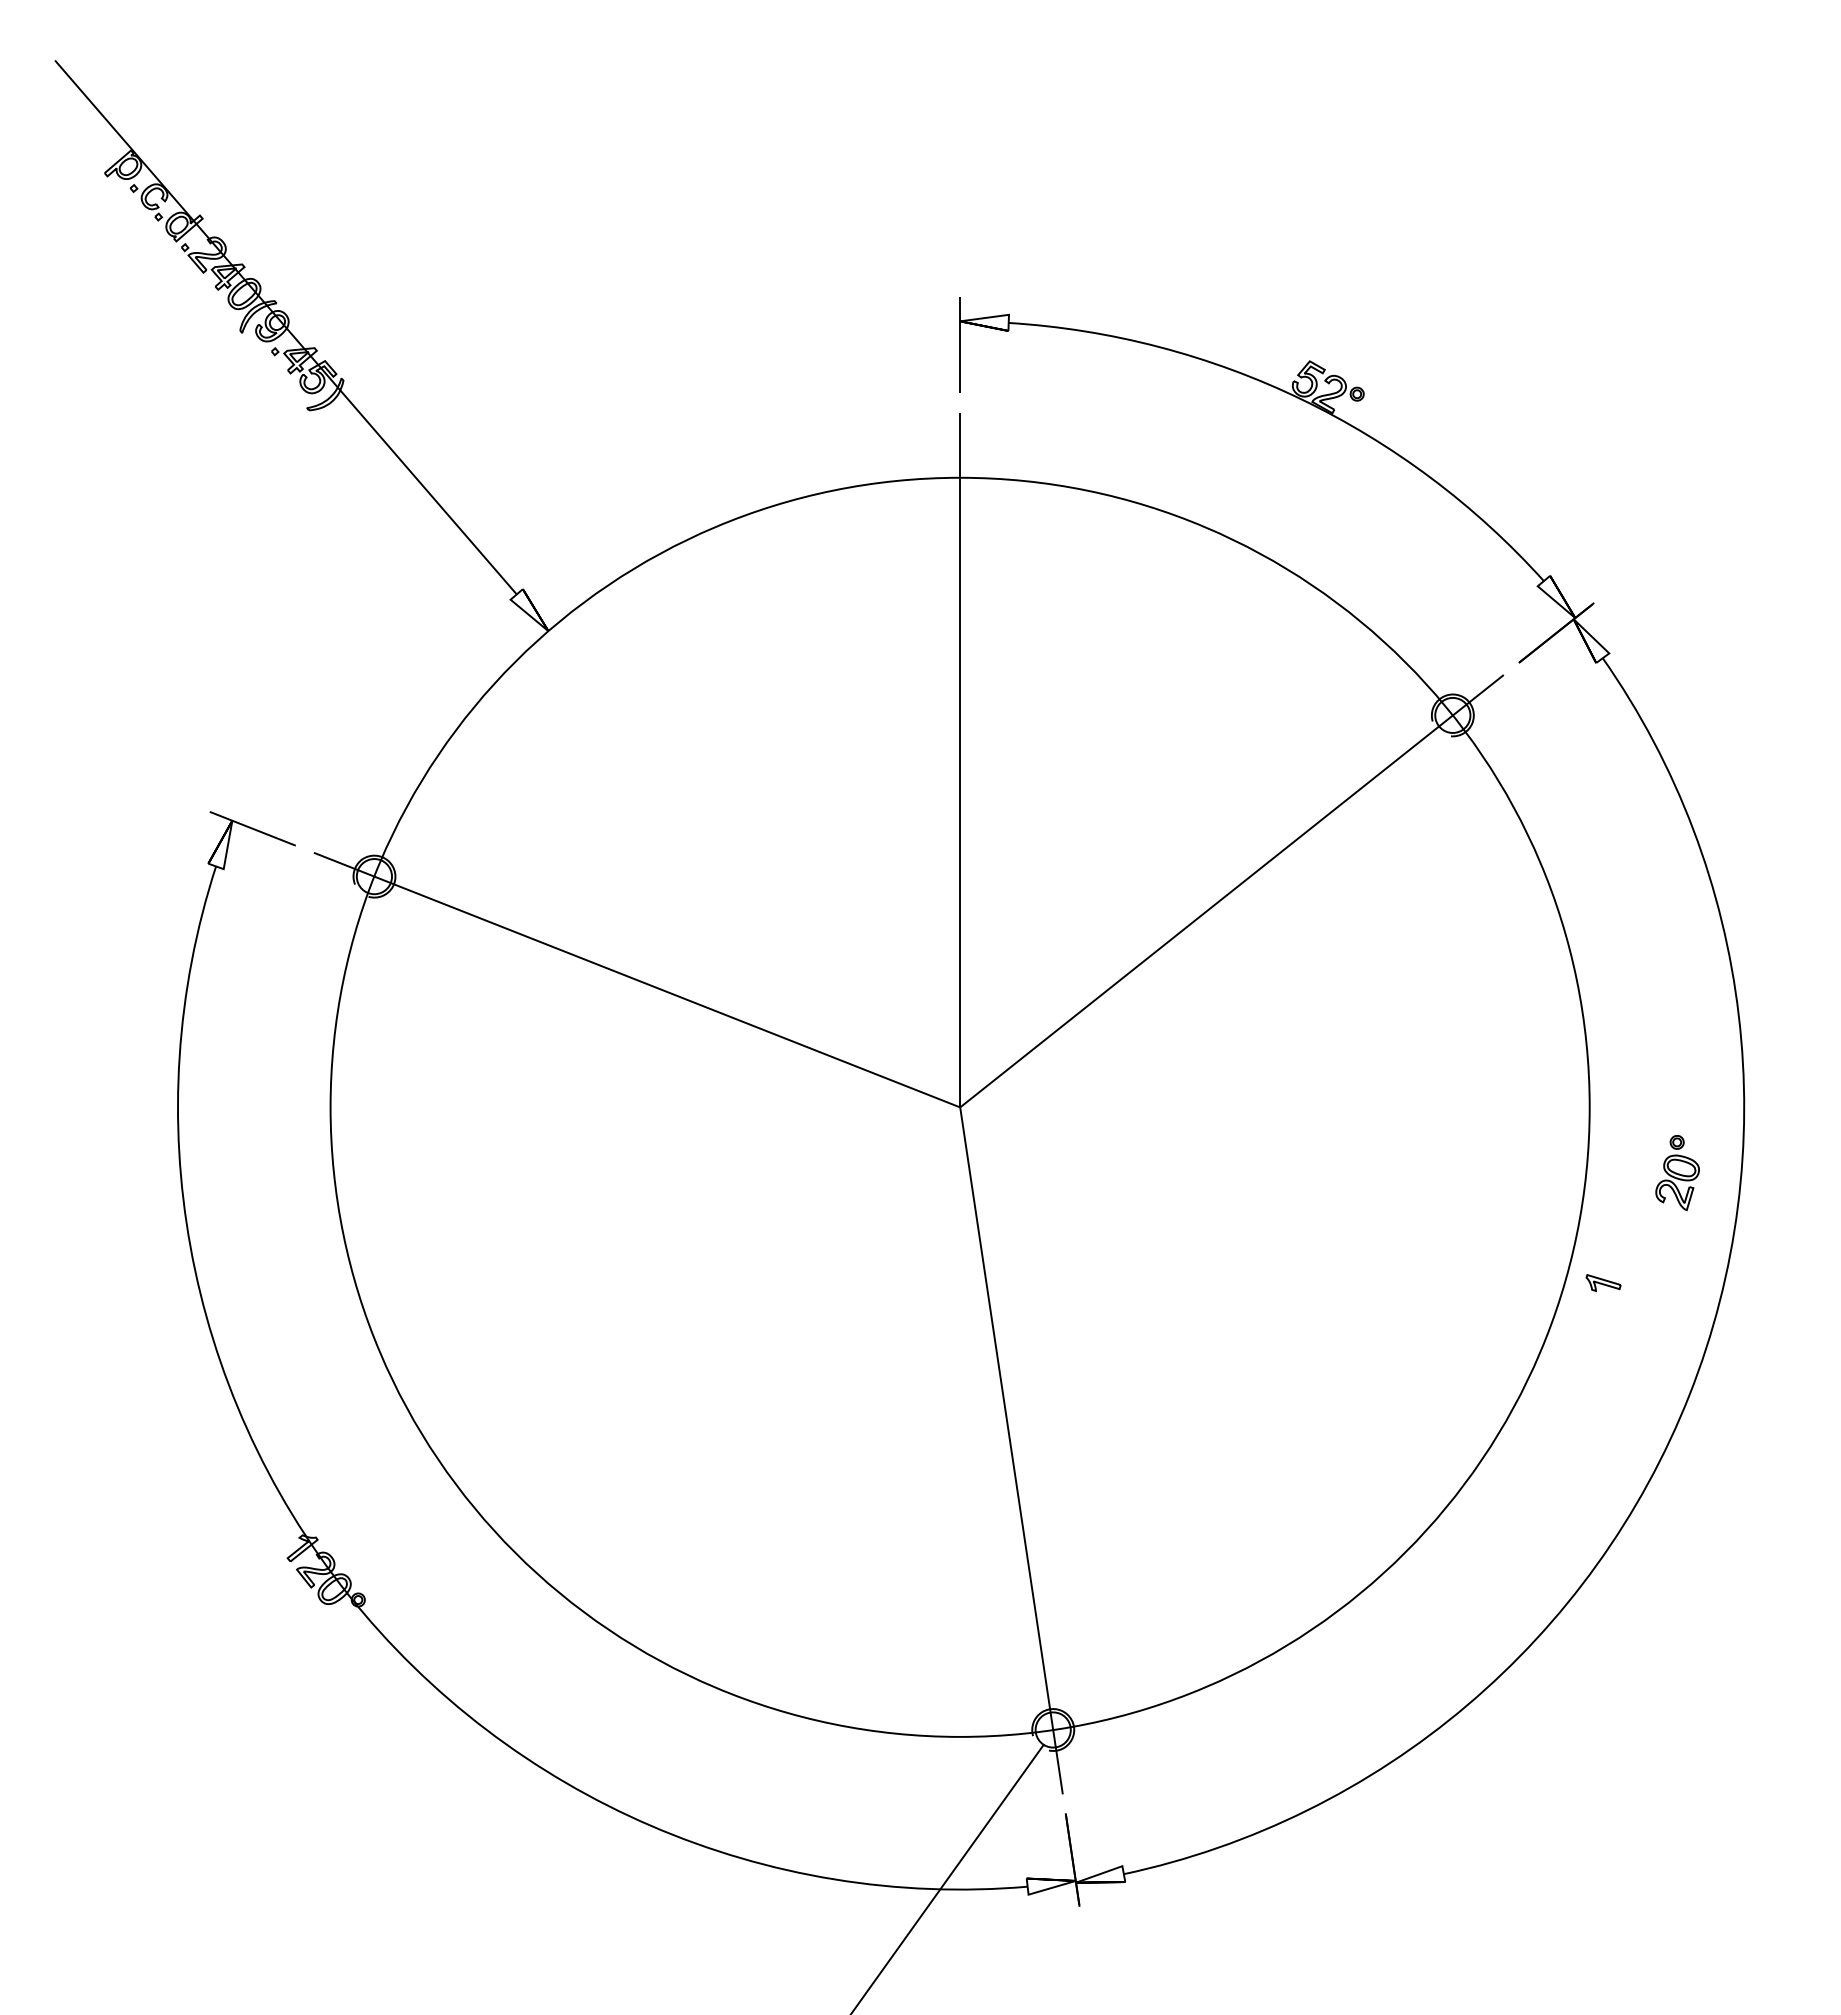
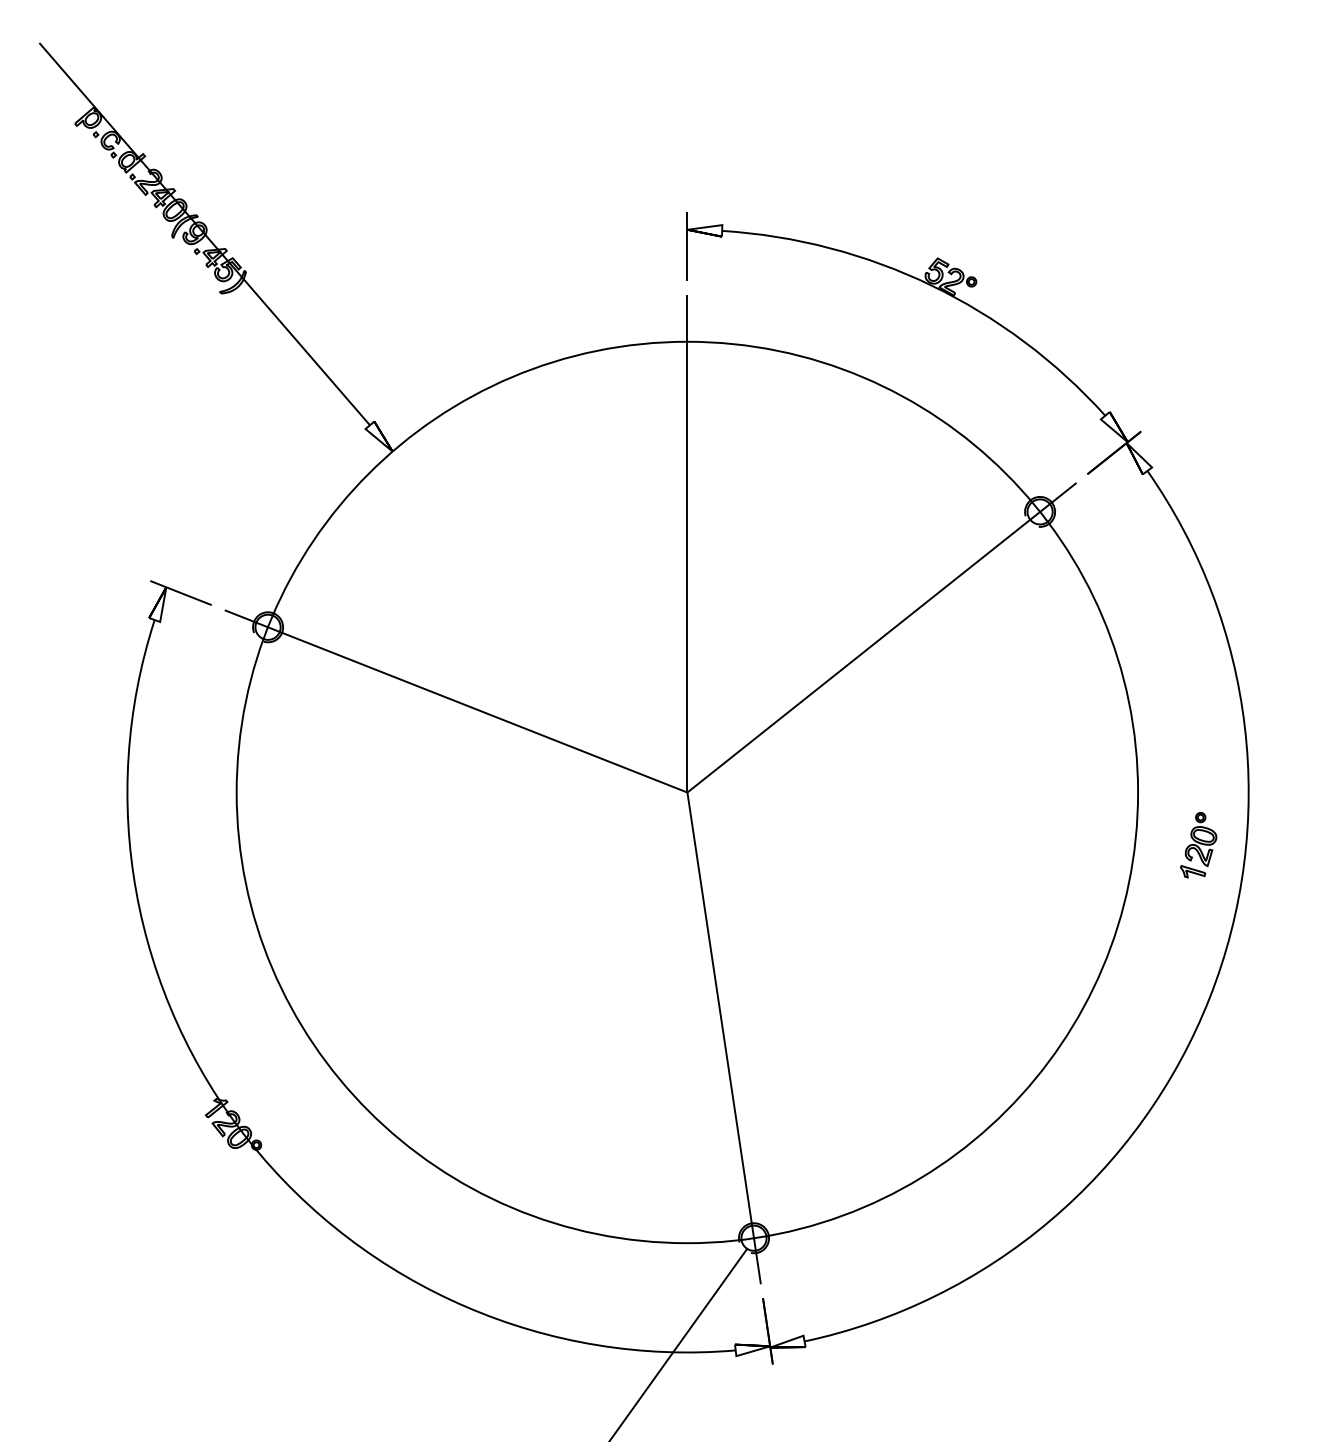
part: (1603, 1283) -> (1193, 872), moved

